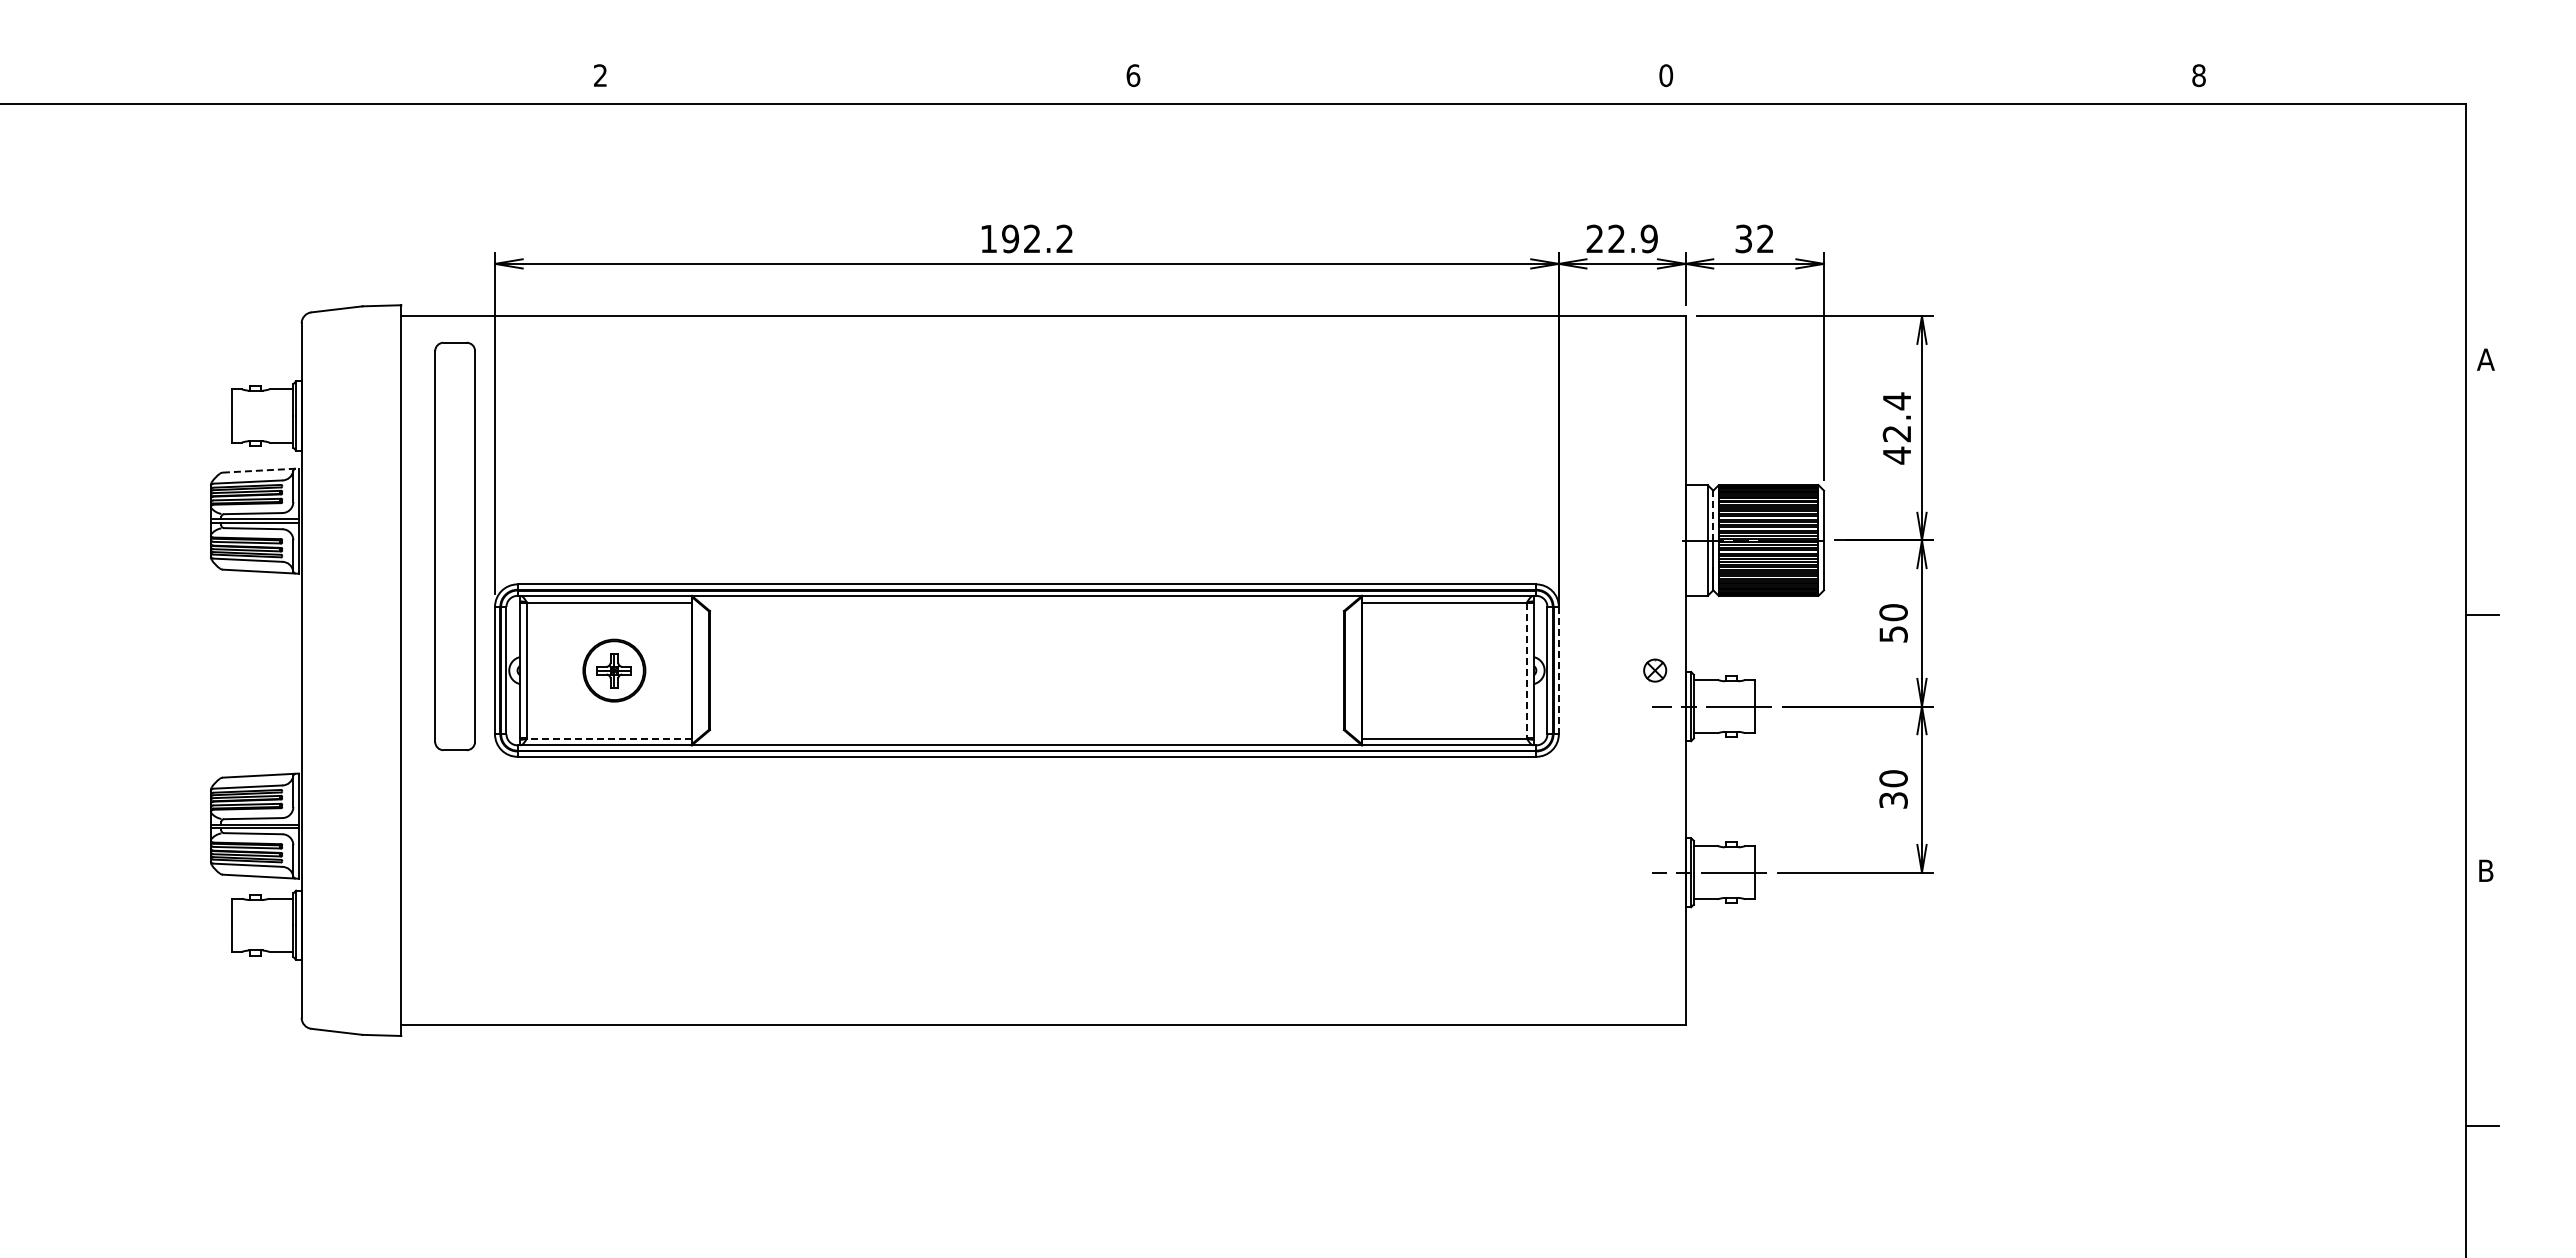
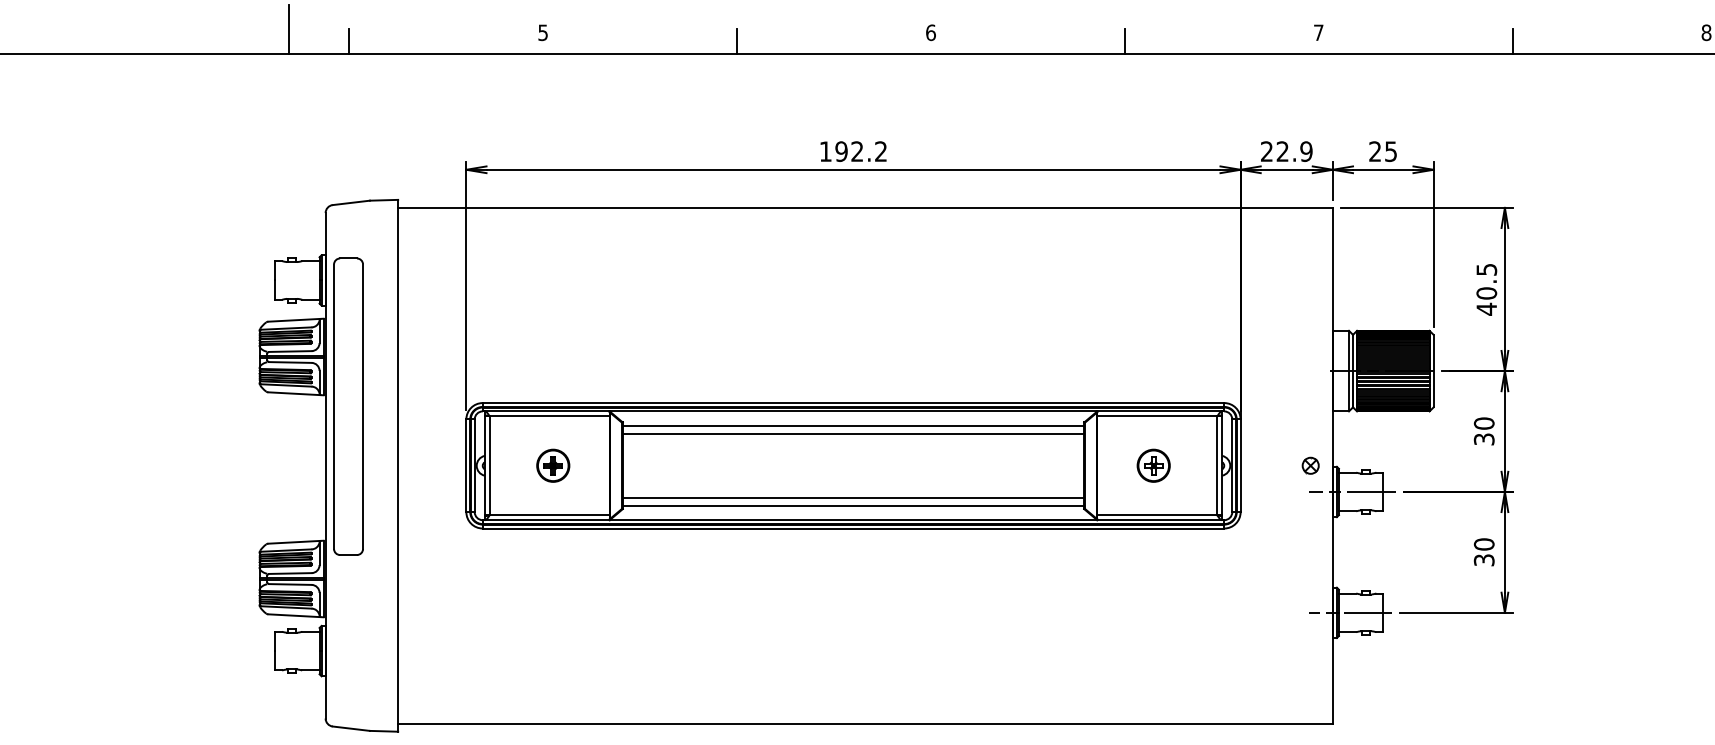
line: (251, 70) -> (289, 29), added
text: (600, 75) -> (543, 32), 2 -> 5
text: (1666, 75) -> (1318, 32), 0 -> 7
line: (334, 87) -> (349, 41), added
line: (867, 87) -> (737, 41), added
line: (1399, 87) -> (1124, 41), added
line: (1932, 87) -> (1512, 41), added
text: (1754, 238) -> (1383, 151), 32 -> 25
text: (1896, 417) -> (1486, 281), 42.4 -> 40.5
line: (261, 470) -> (296, 320), dashed -> solid
line: (1713, 515) -> (1353, 352), dashed -> solid
part: (454, 546) -> (348, 406), moved
line: (1026, 615) -> (853, 425), added
line: (1026, 626) -> (853, 433), added
text: (1893, 633) -> (1484, 438), 50 -> 30
part: (614, 670) -> (553, 465), size x0.71
part: (1439, 670) -> (1153, 465), added
line: (1558, 670) -> (1240, 465), dashed -> solid
line: (1526, 671) -> (1217, 466), dashed -> solid
line: (1026, 714) -> (853, 497), added
line: (1026, 725) -> (853, 505), added
line: (608, 738) -> (548, 515), dashed -> solid

